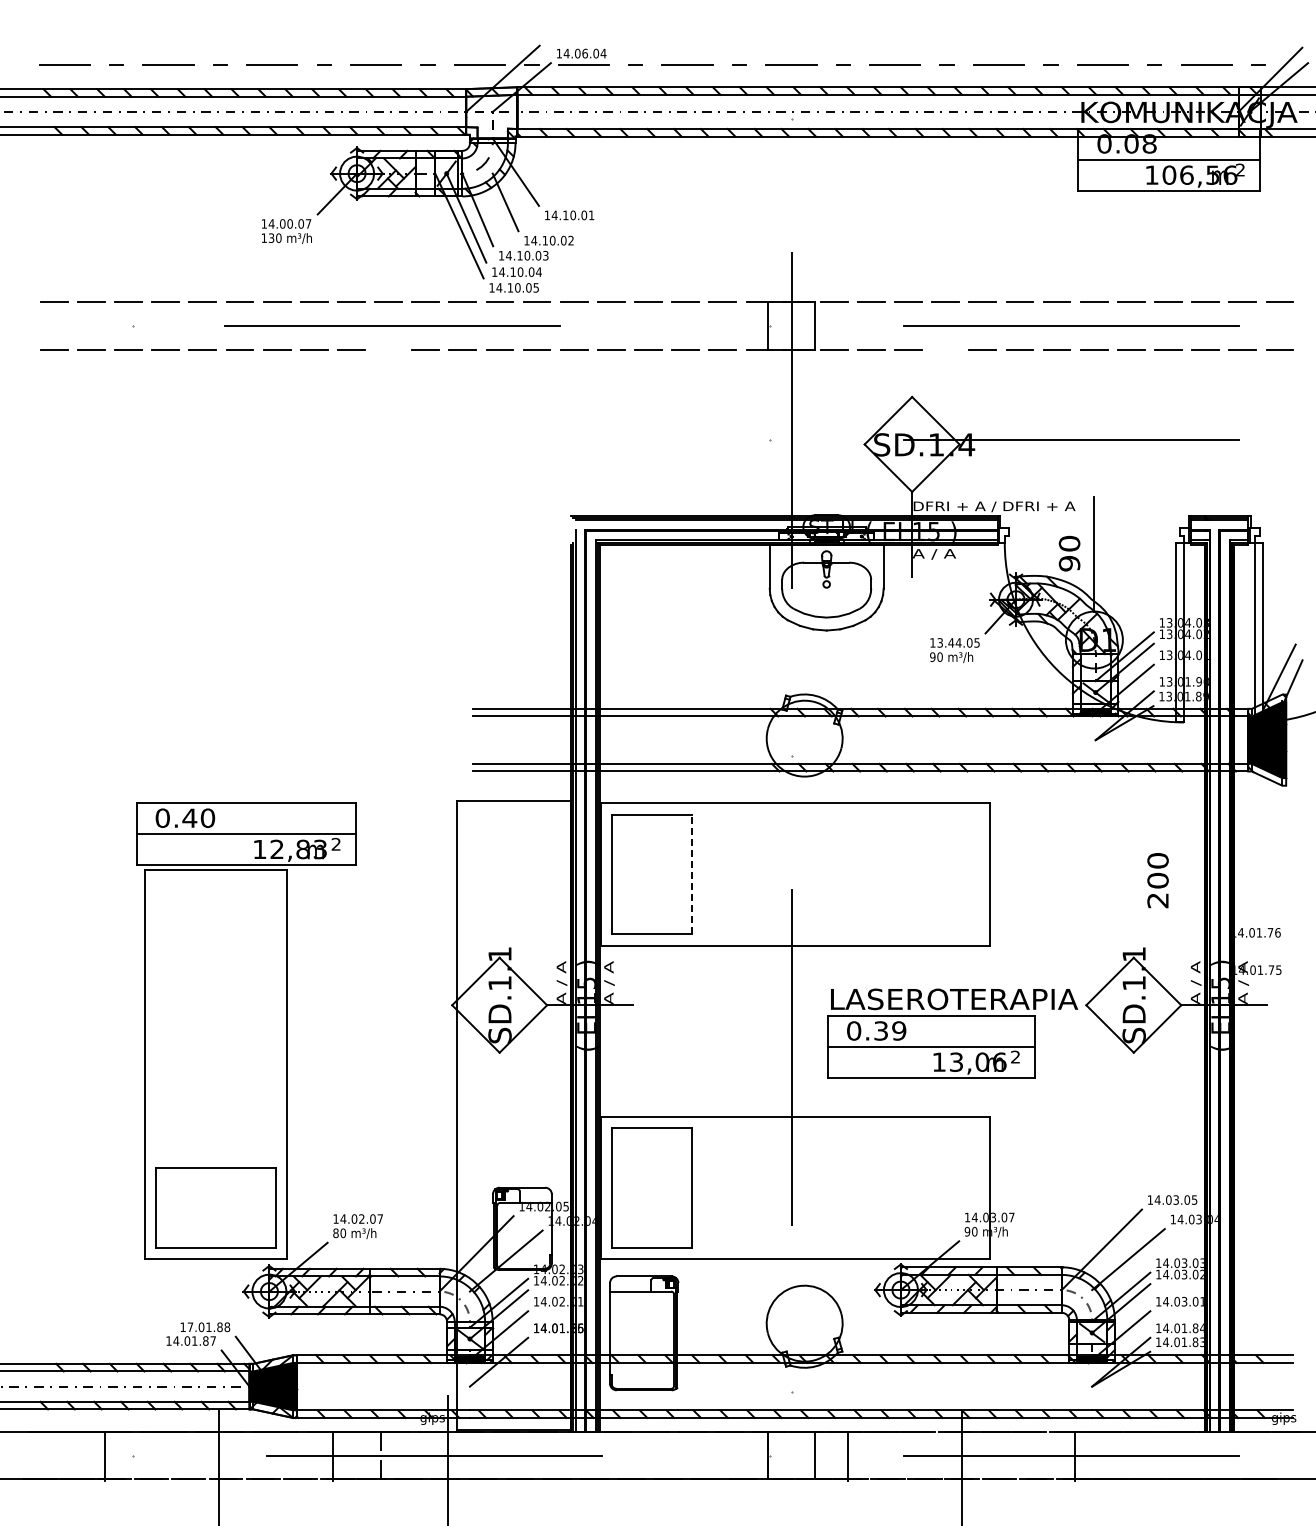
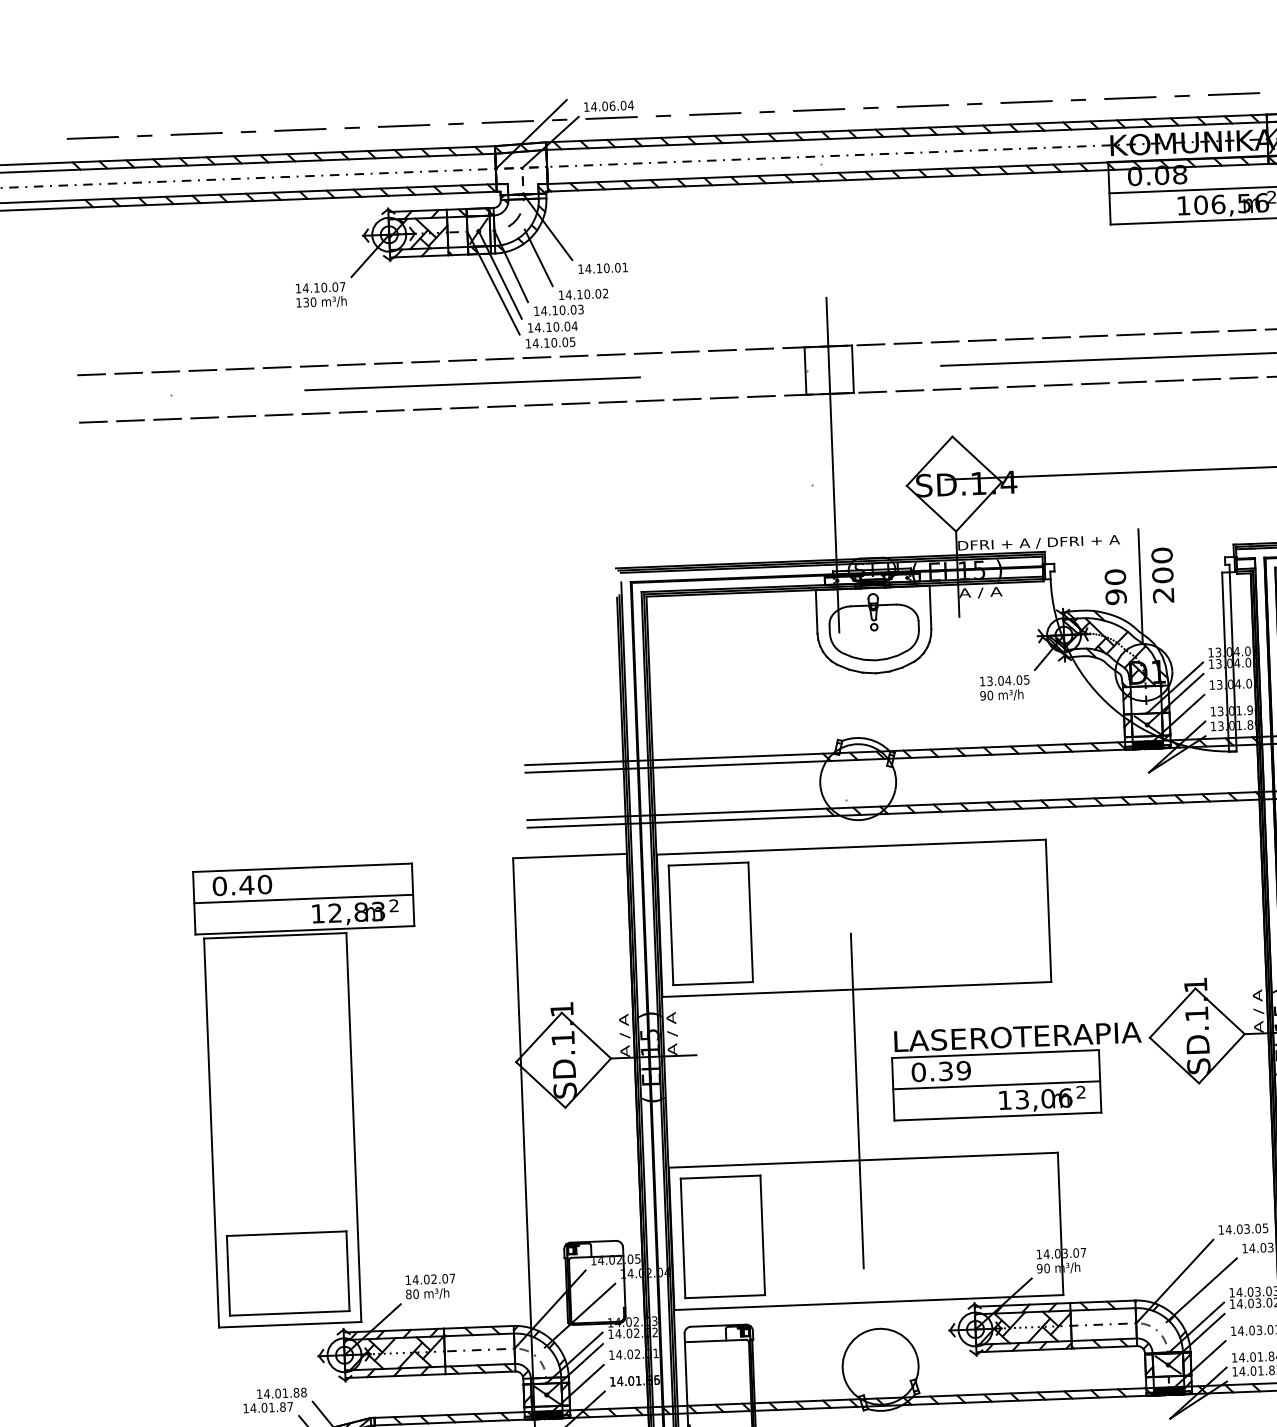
text: (282, 223) -> (316, 287), 14.00.07 -> 14.10.07
line: (392, 325) -> (472, 383), moved
line: (388, 349) -> (427, 409), added
line: (945, 349) -> (983, 387), added
text: (951, 642) -> (1001, 680), 13.44.05 -> 13.04.05
line: (691, 874) -> (750, 922), dashed -> solid
text: (1157, 880) -> (1162, 575), moved
text: (190, 1326) -> (267, 1393), 17.01.88 -> 14.01.88

